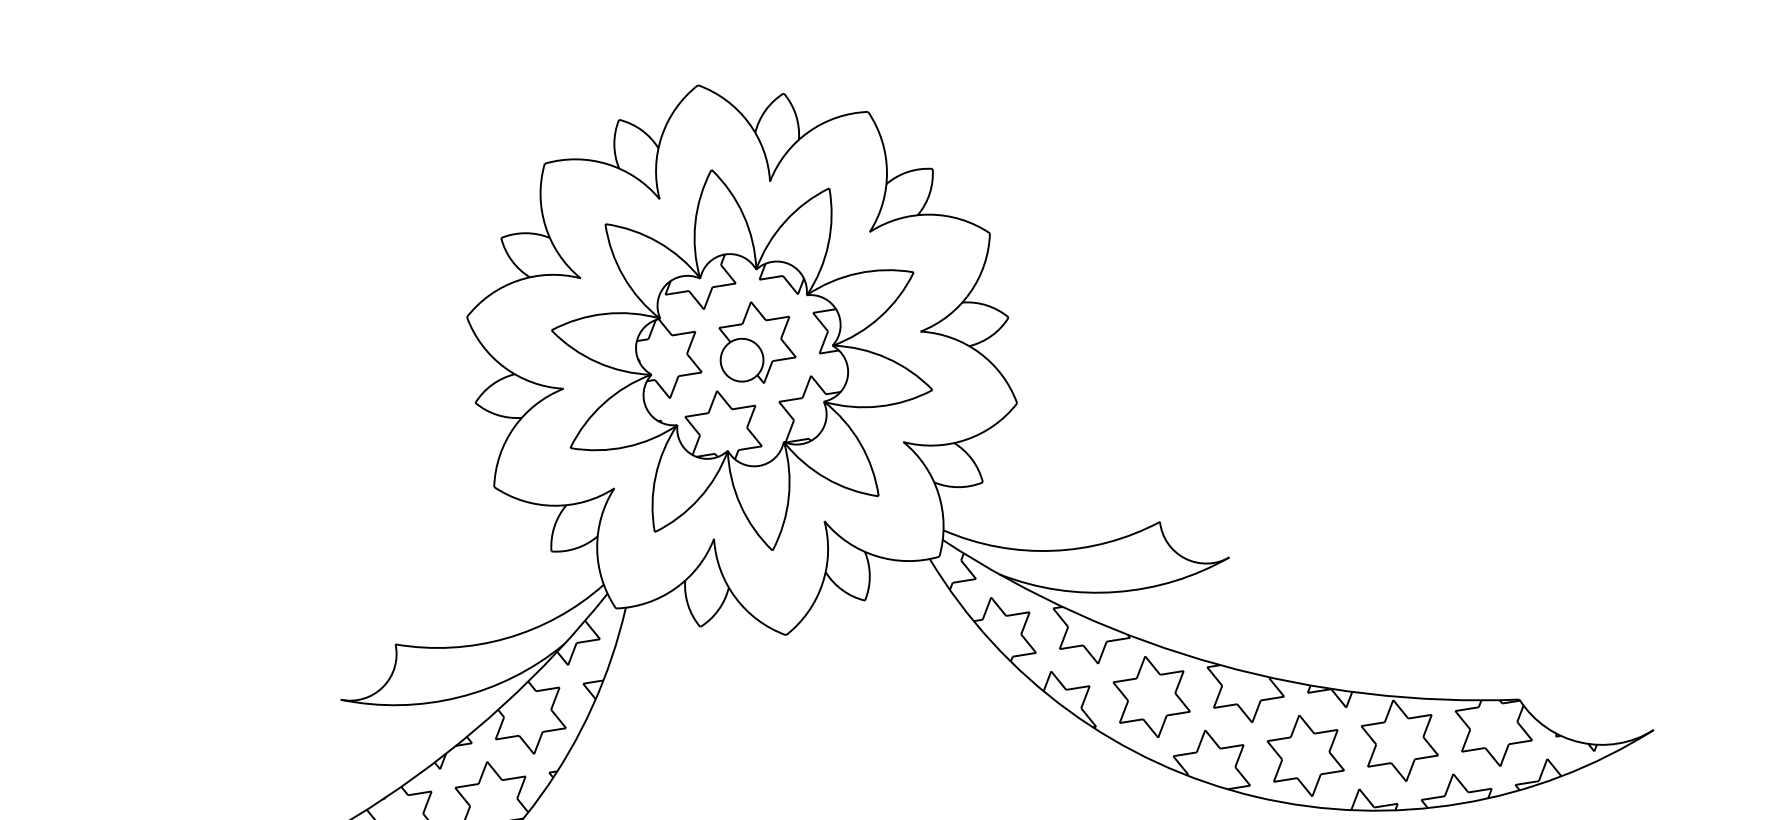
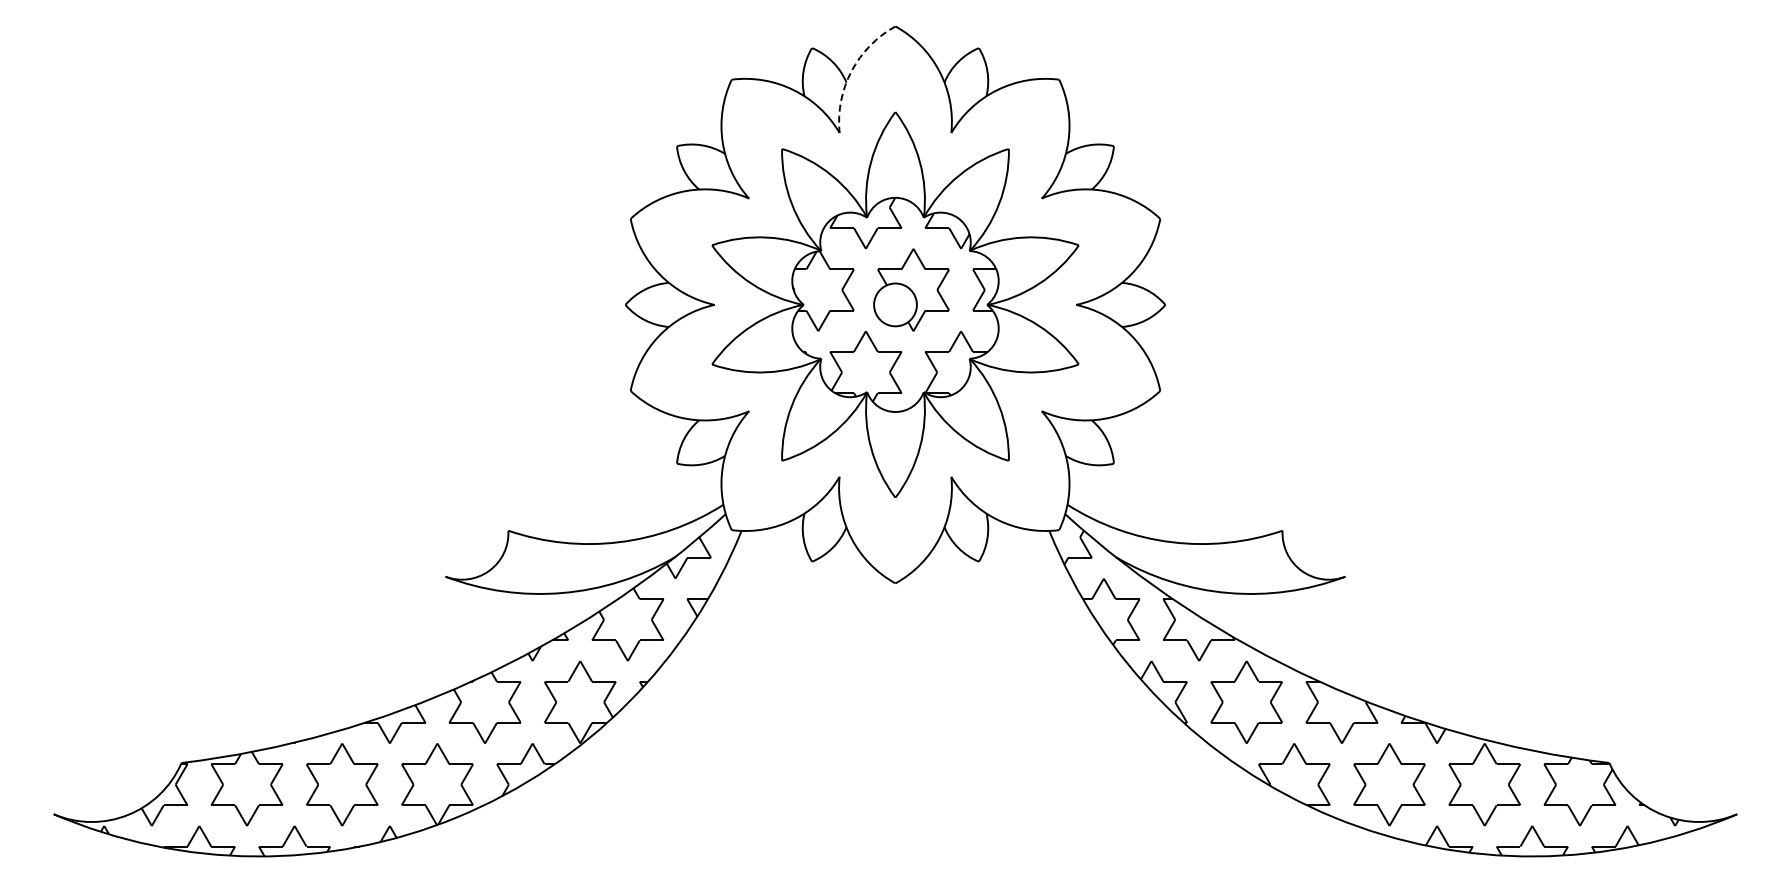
arc: (661, 136) -> (851, 71), solid -> dashed

